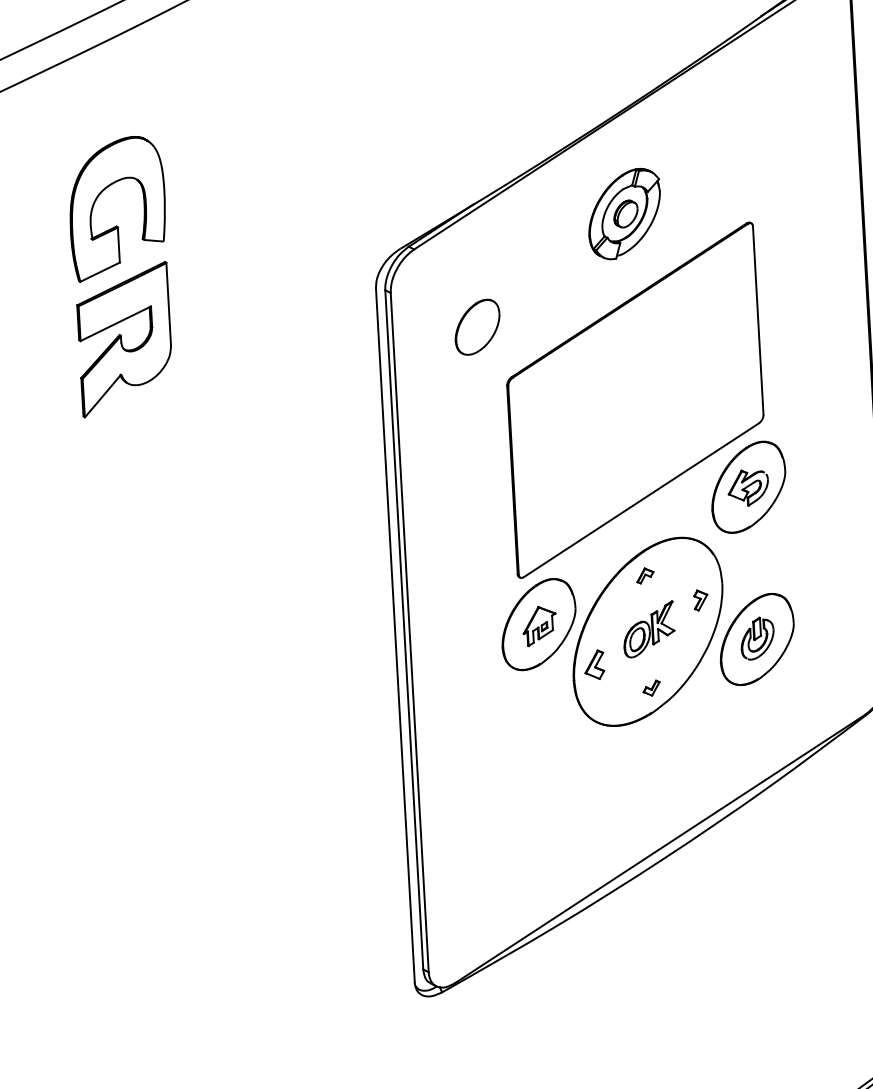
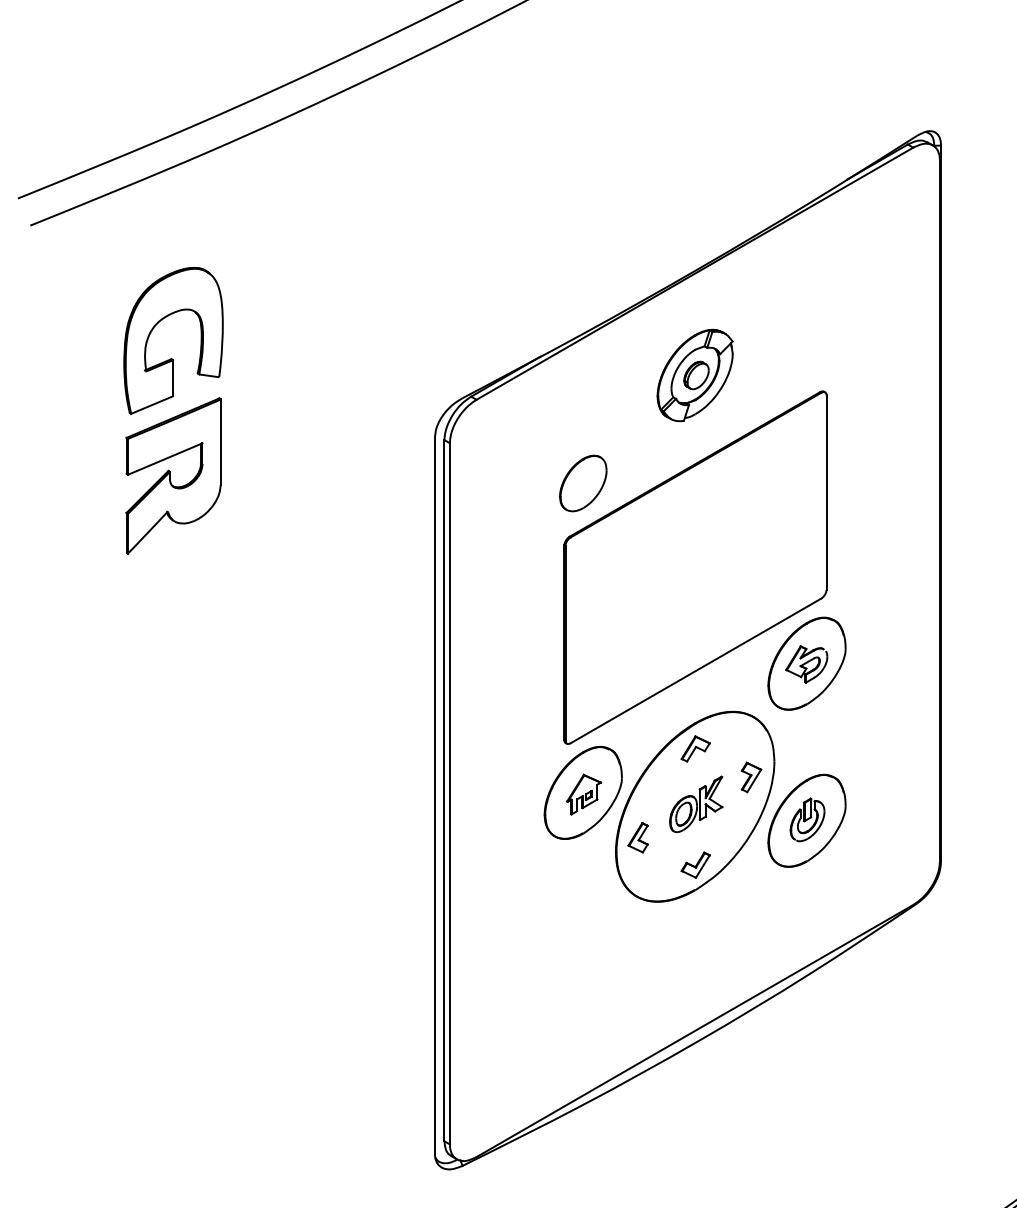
part: (477, 327) -> (583, 483), moved
part: (645, 575) -> (695, 748), size x1.67
part: (700, 600) -> (751, 777), size x1.43
part: (651, 687) -> (695, 864), size x1.67

